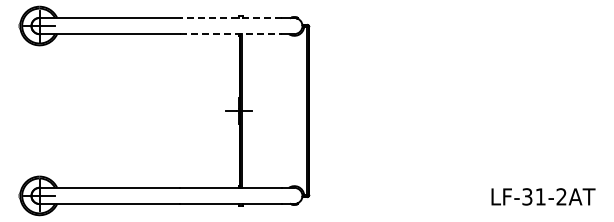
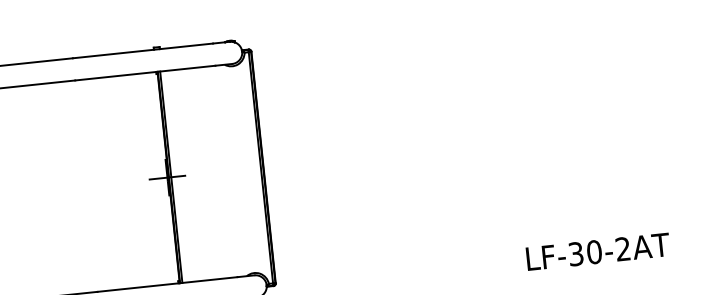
line: (231, 17) -> (143, 50), dashed -> solid
line: (231, 34) -> (145, 73), dashed -> solid
text: (540, 196) -> (594, 251), LF-31-2AT -> LF-30-2AT

